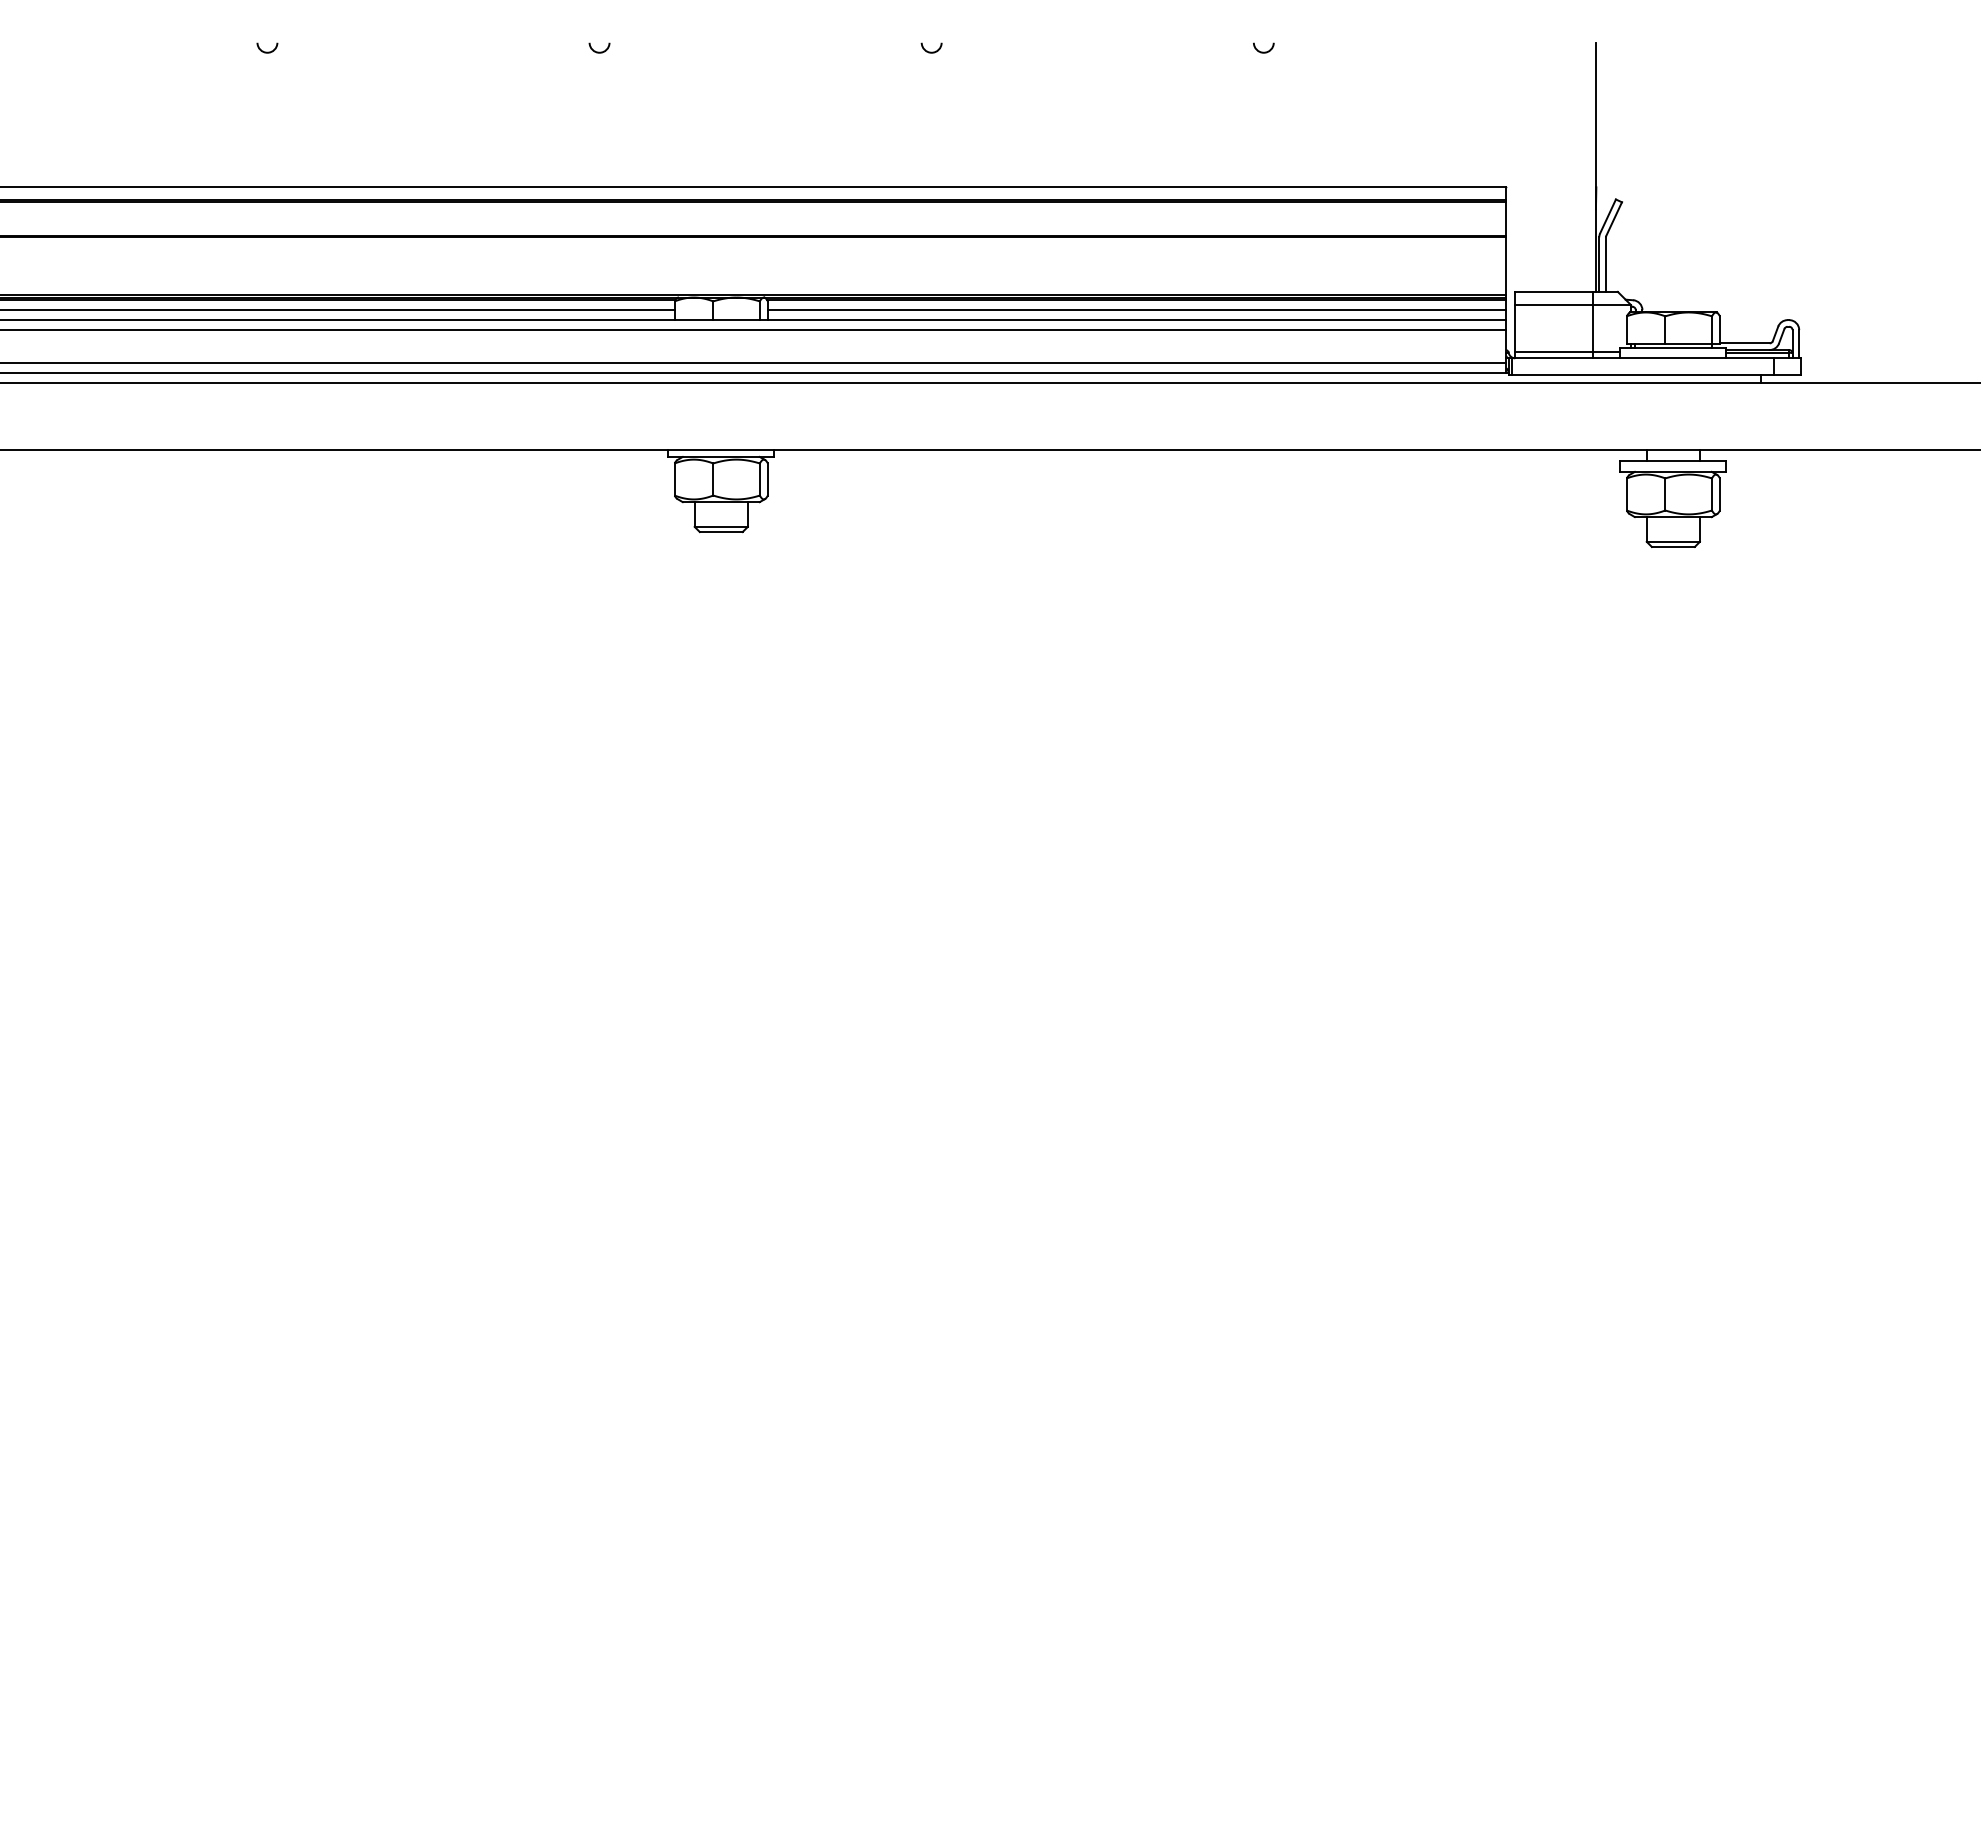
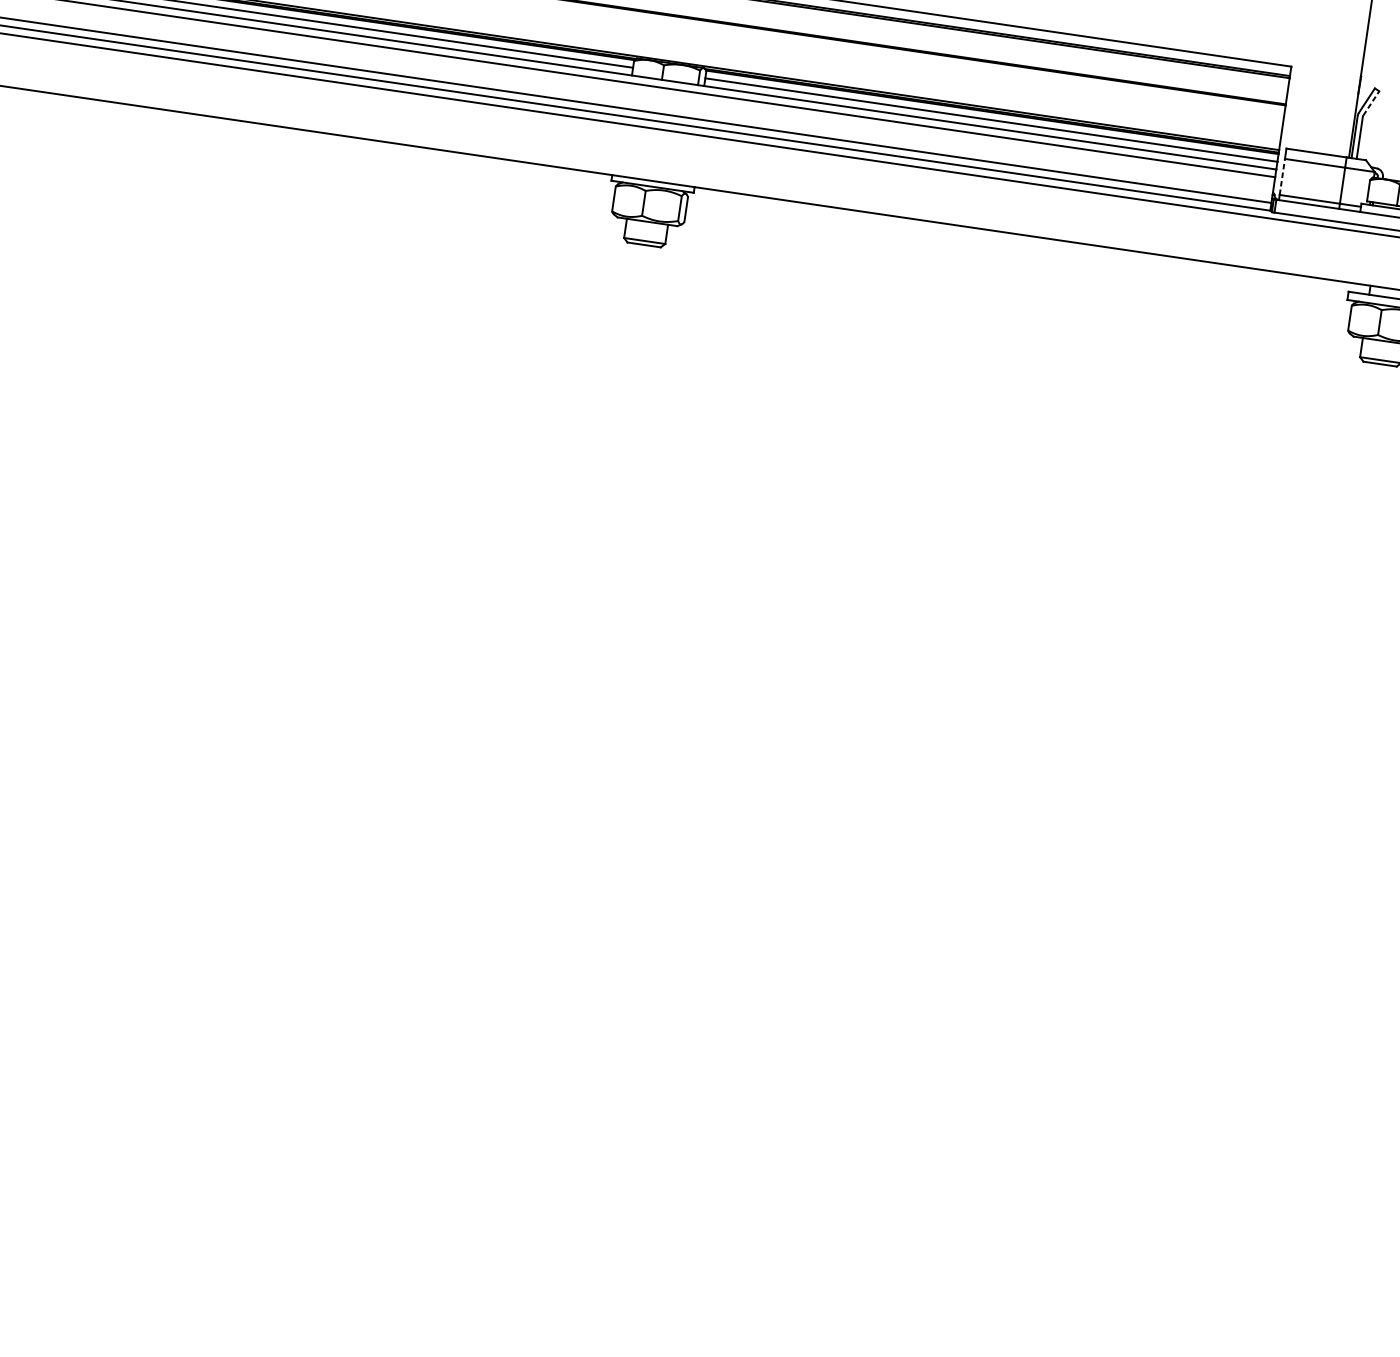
line: (1614, 219) -> (1371, 103), solid -> dashed
line: (1515, 327) -> (1282, 176), solid -> dashed

